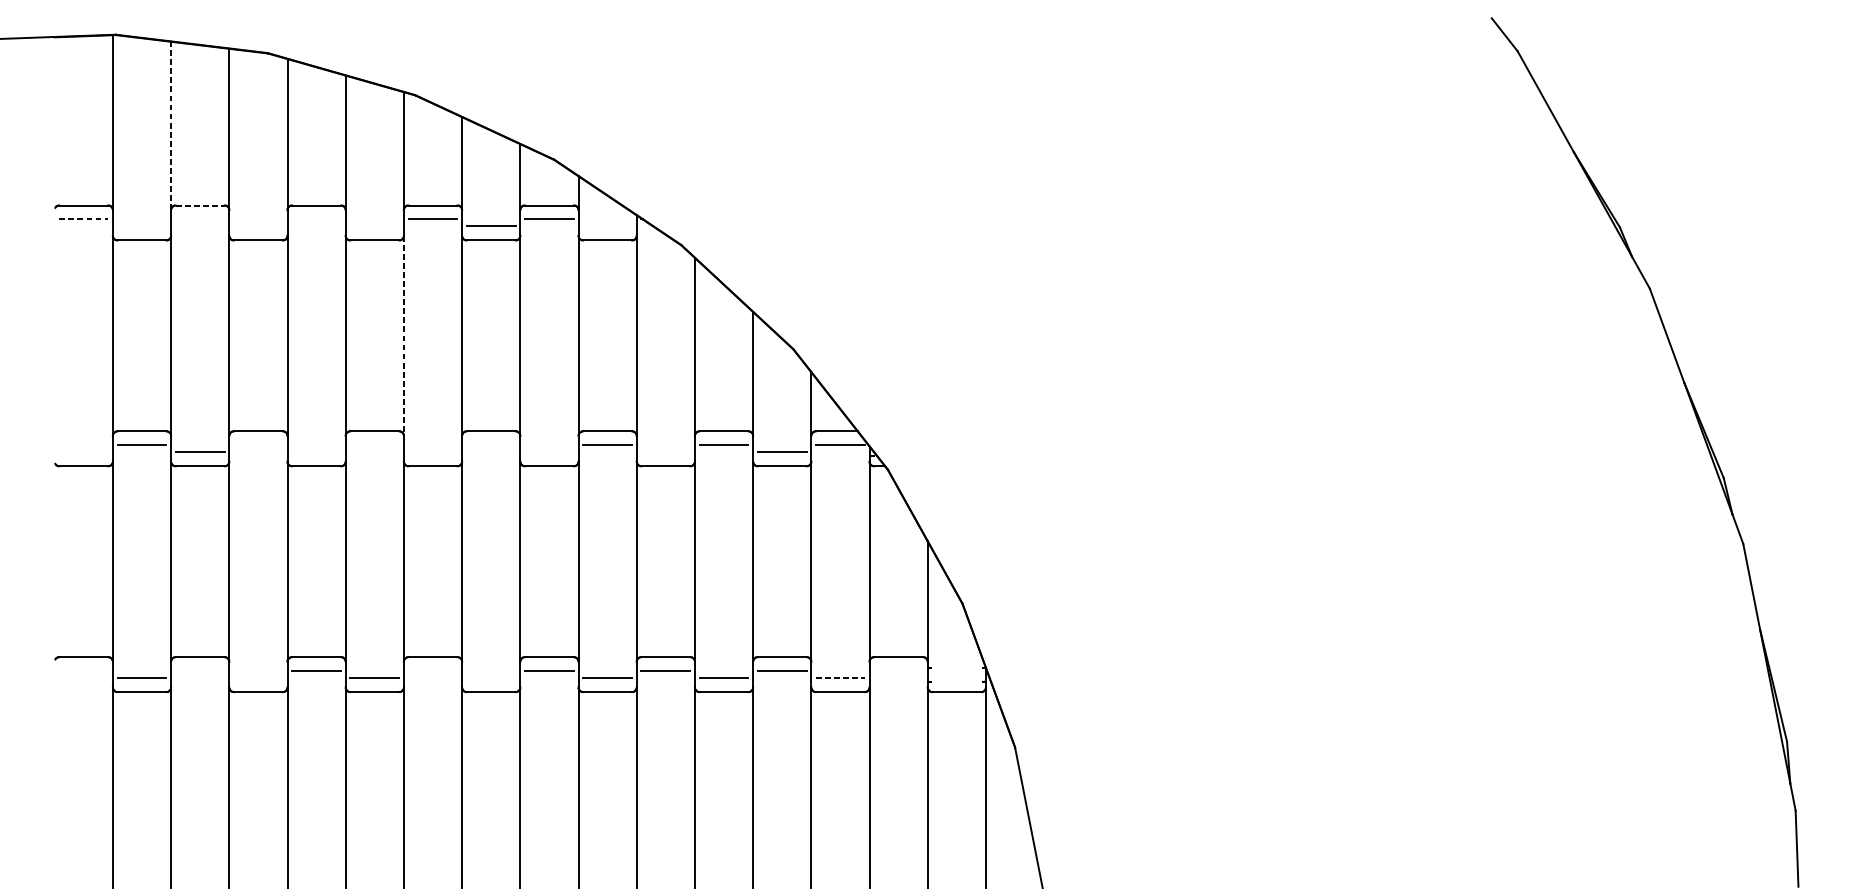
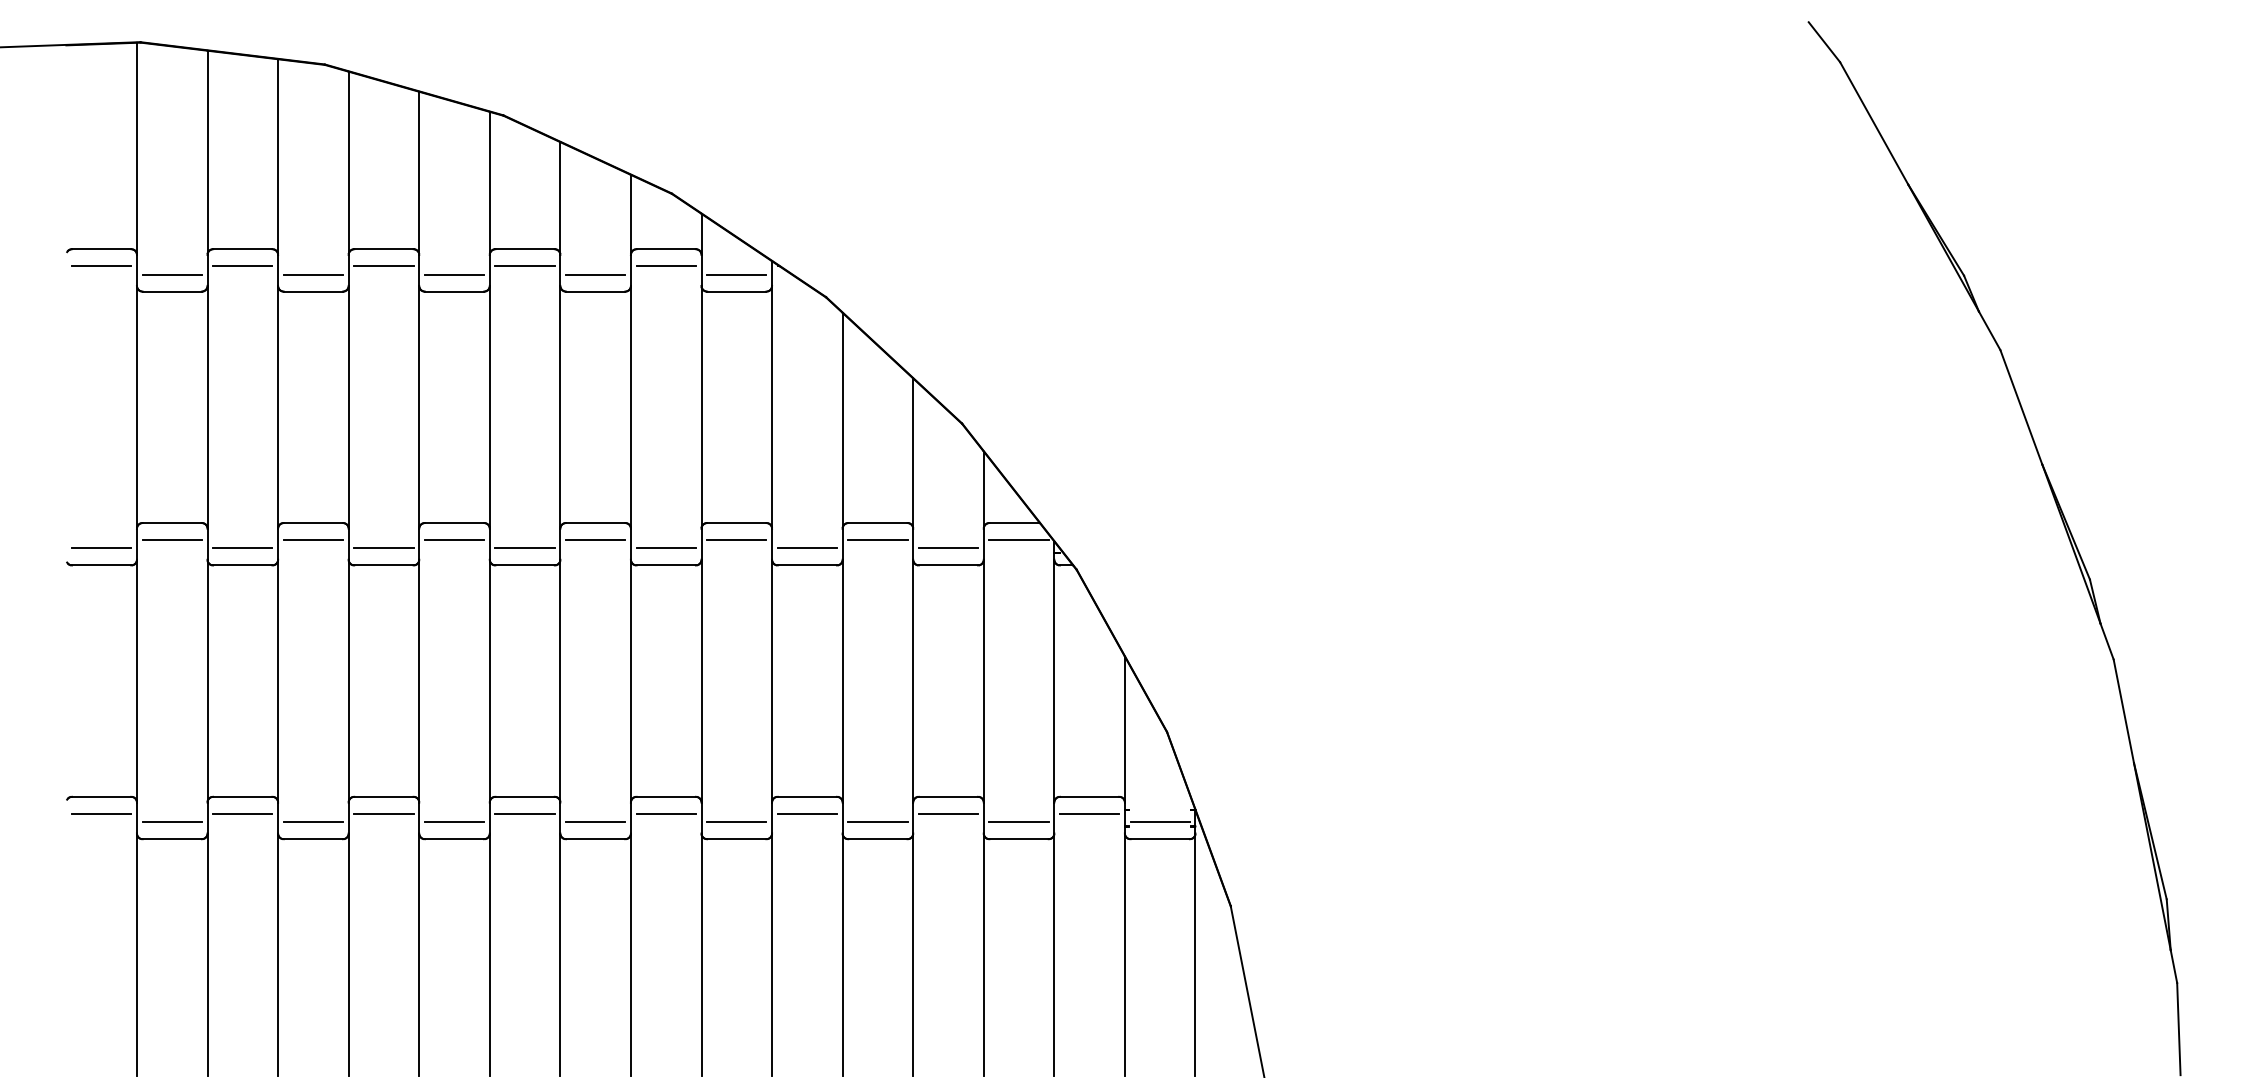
line: (171, 125) -> (207, 152), dashed -> solid
line: (199, 205) -> (242, 249), dashed -> solid
line: (83, 219) -> (101, 266), dashed -> solid
line: (199, 219) -> (242, 266), added
line: (316, 219) -> (383, 266), added
line: (141, 226) -> (171, 274), added
line: (258, 226) -> (313, 274), added
line: (374, 226) -> (454, 274), added
line: (607, 226) -> (736, 274), added
line: (403, 336) -> (489, 407), dashed -> solid
line: (258, 444) -> (313, 539), added
line: (374, 444) -> (454, 539), added
line: (491, 444) -> (595, 539), added
line: (83, 452) -> (101, 548), added
line: (316, 452) -> (383, 548), added
line: (432, 452) -> (524, 548), added
line: (548, 452) -> (665, 548), added
line: (665, 452) -> (806, 548), added
line: (83, 670) -> (101, 813), added
line: (199, 670) -> (242, 813), added
line: (432, 670) -> (524, 813), added
line: (898, 670) -> (1089, 813), added
line: (258, 678) -> (313, 822), added
line: (491, 678) -> (595, 822), added
line: (840, 678) -> (1019, 822), dashed -> solid
line: (956, 678) -> (1159, 822), added

